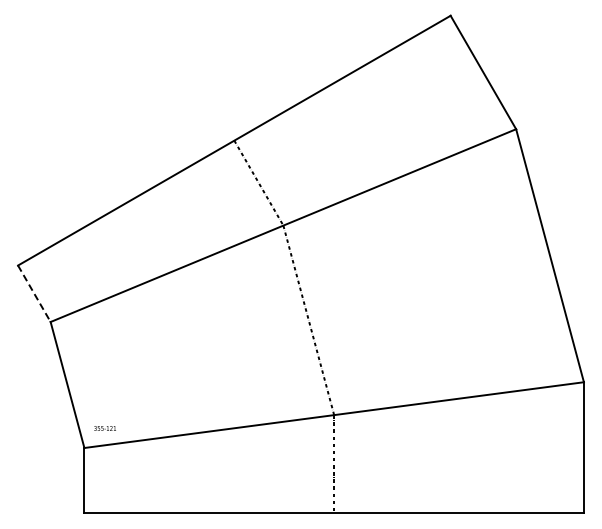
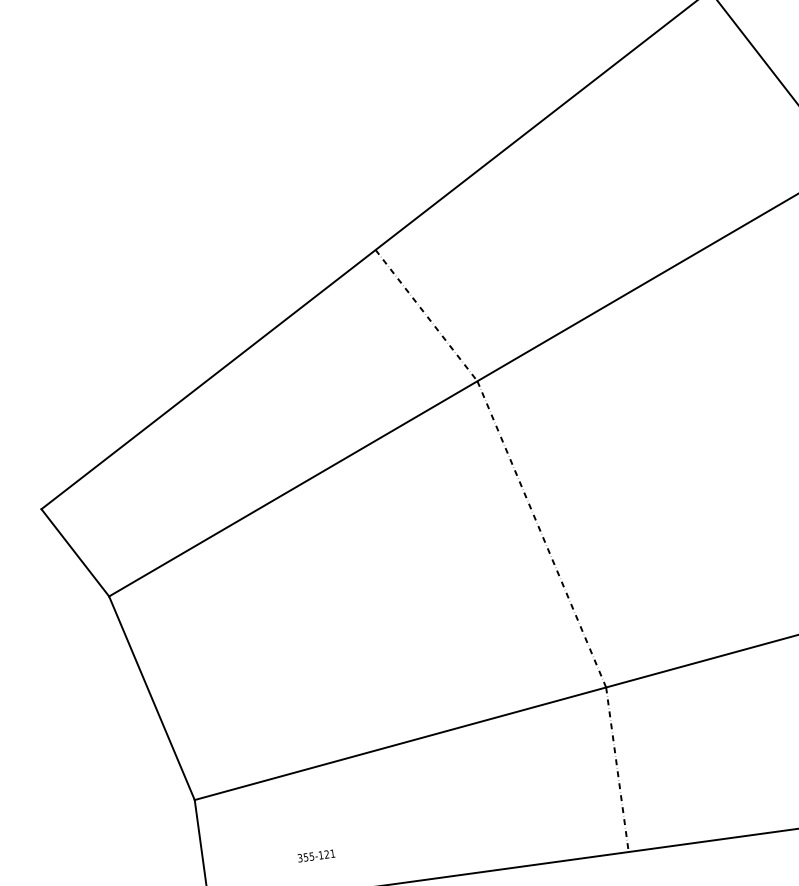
line: (34, 293) -> (75, 552), dashed -> solid
text: (104, 428) -> (315, 856), moved

